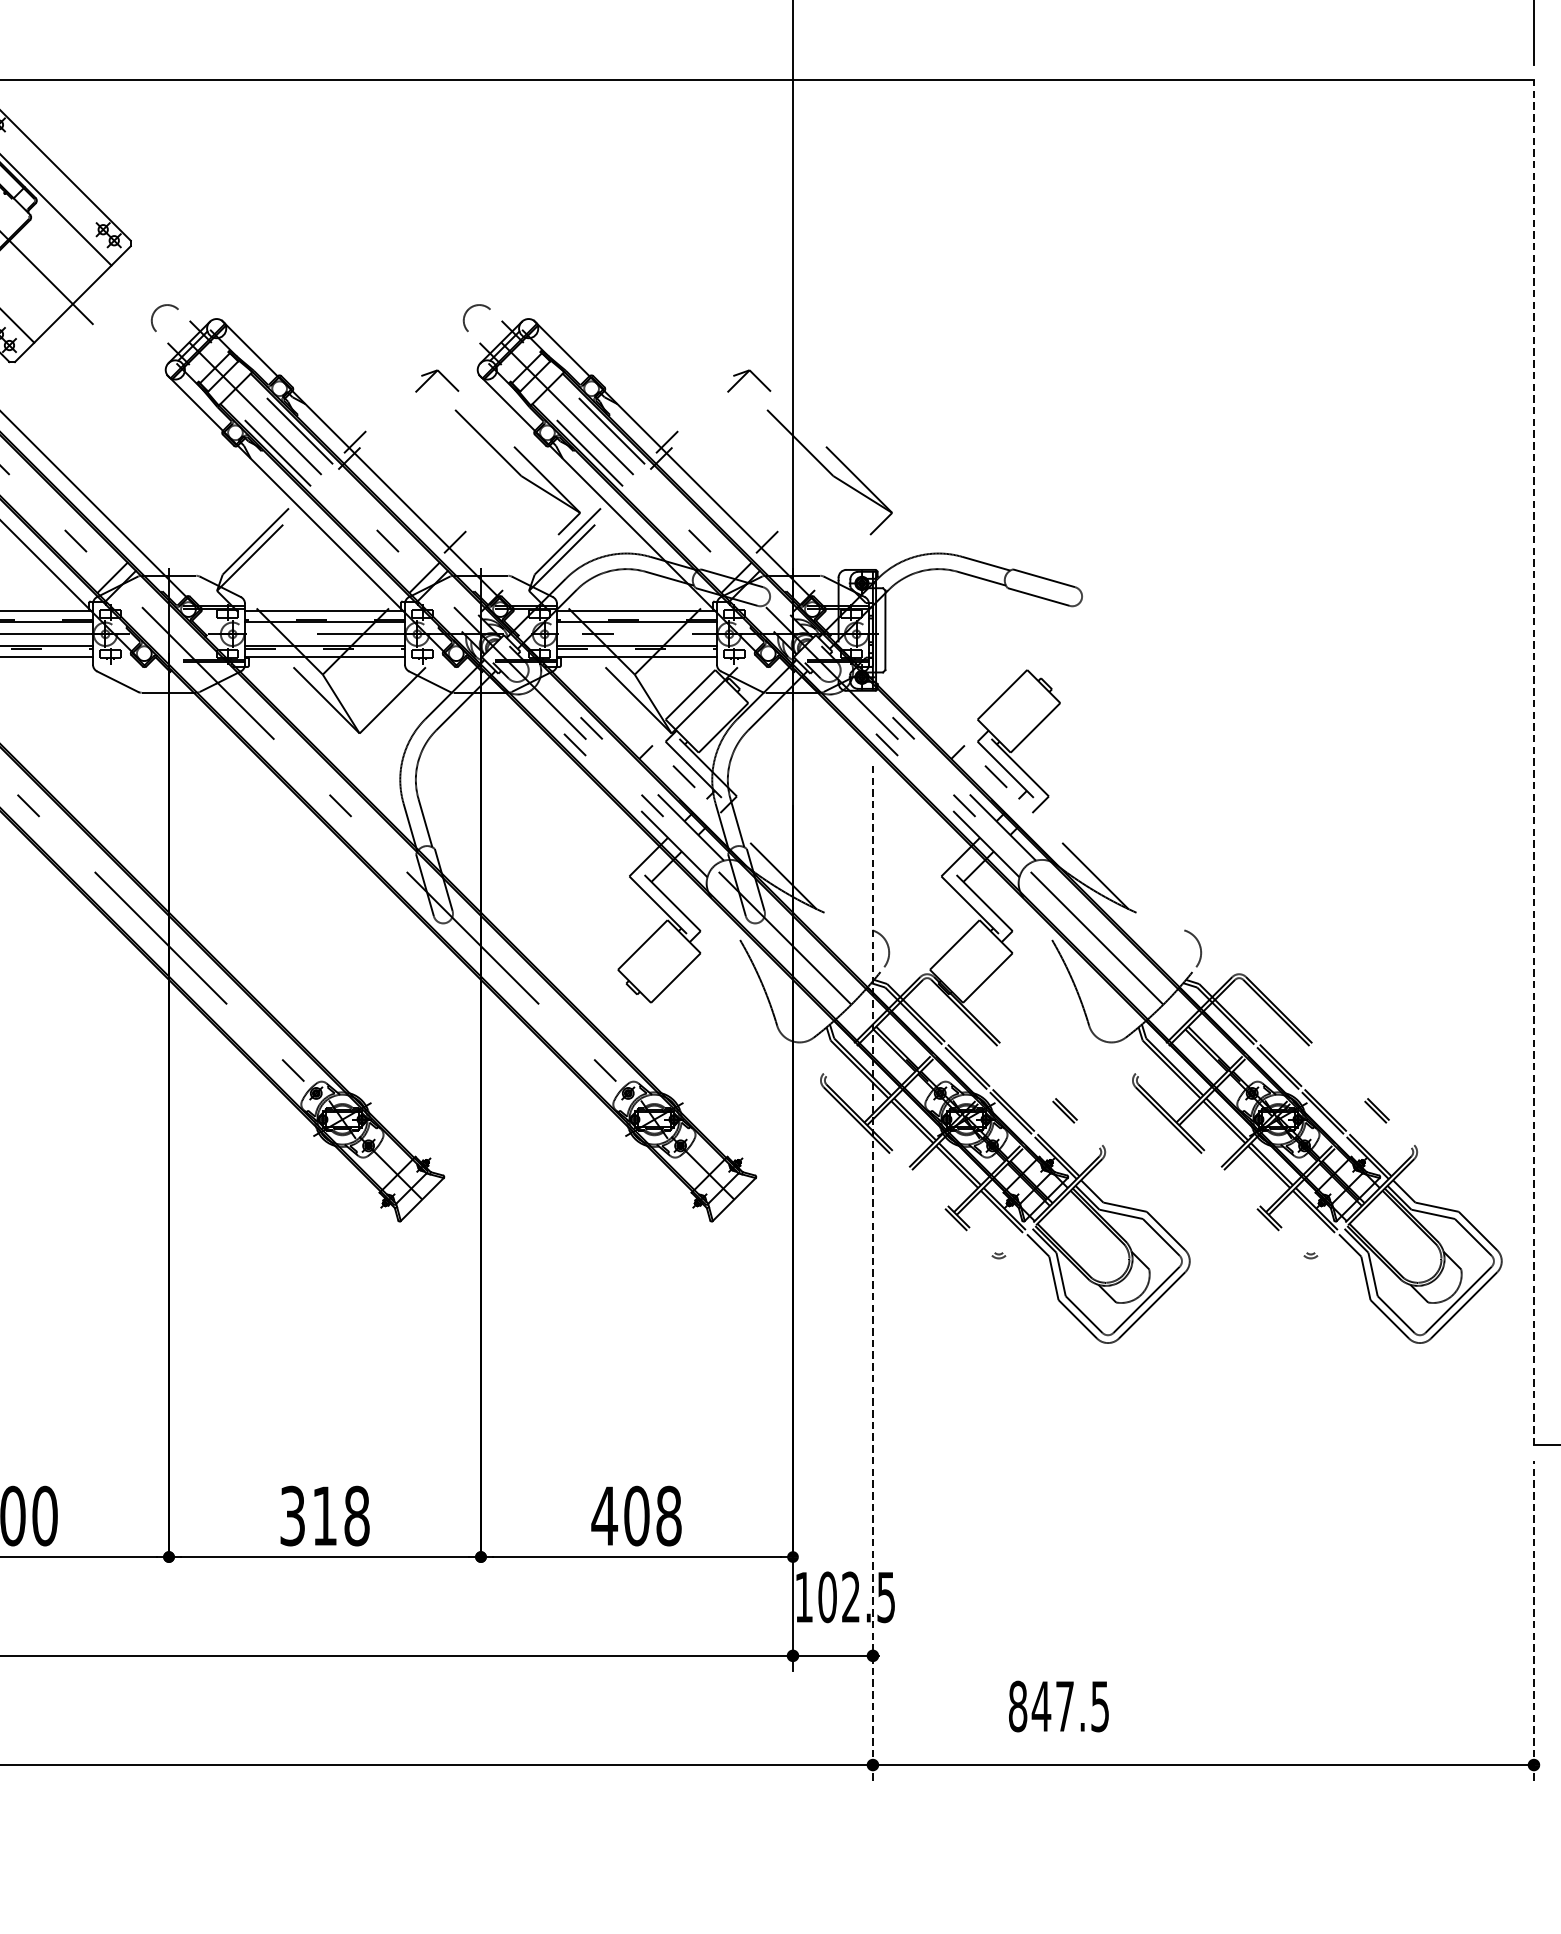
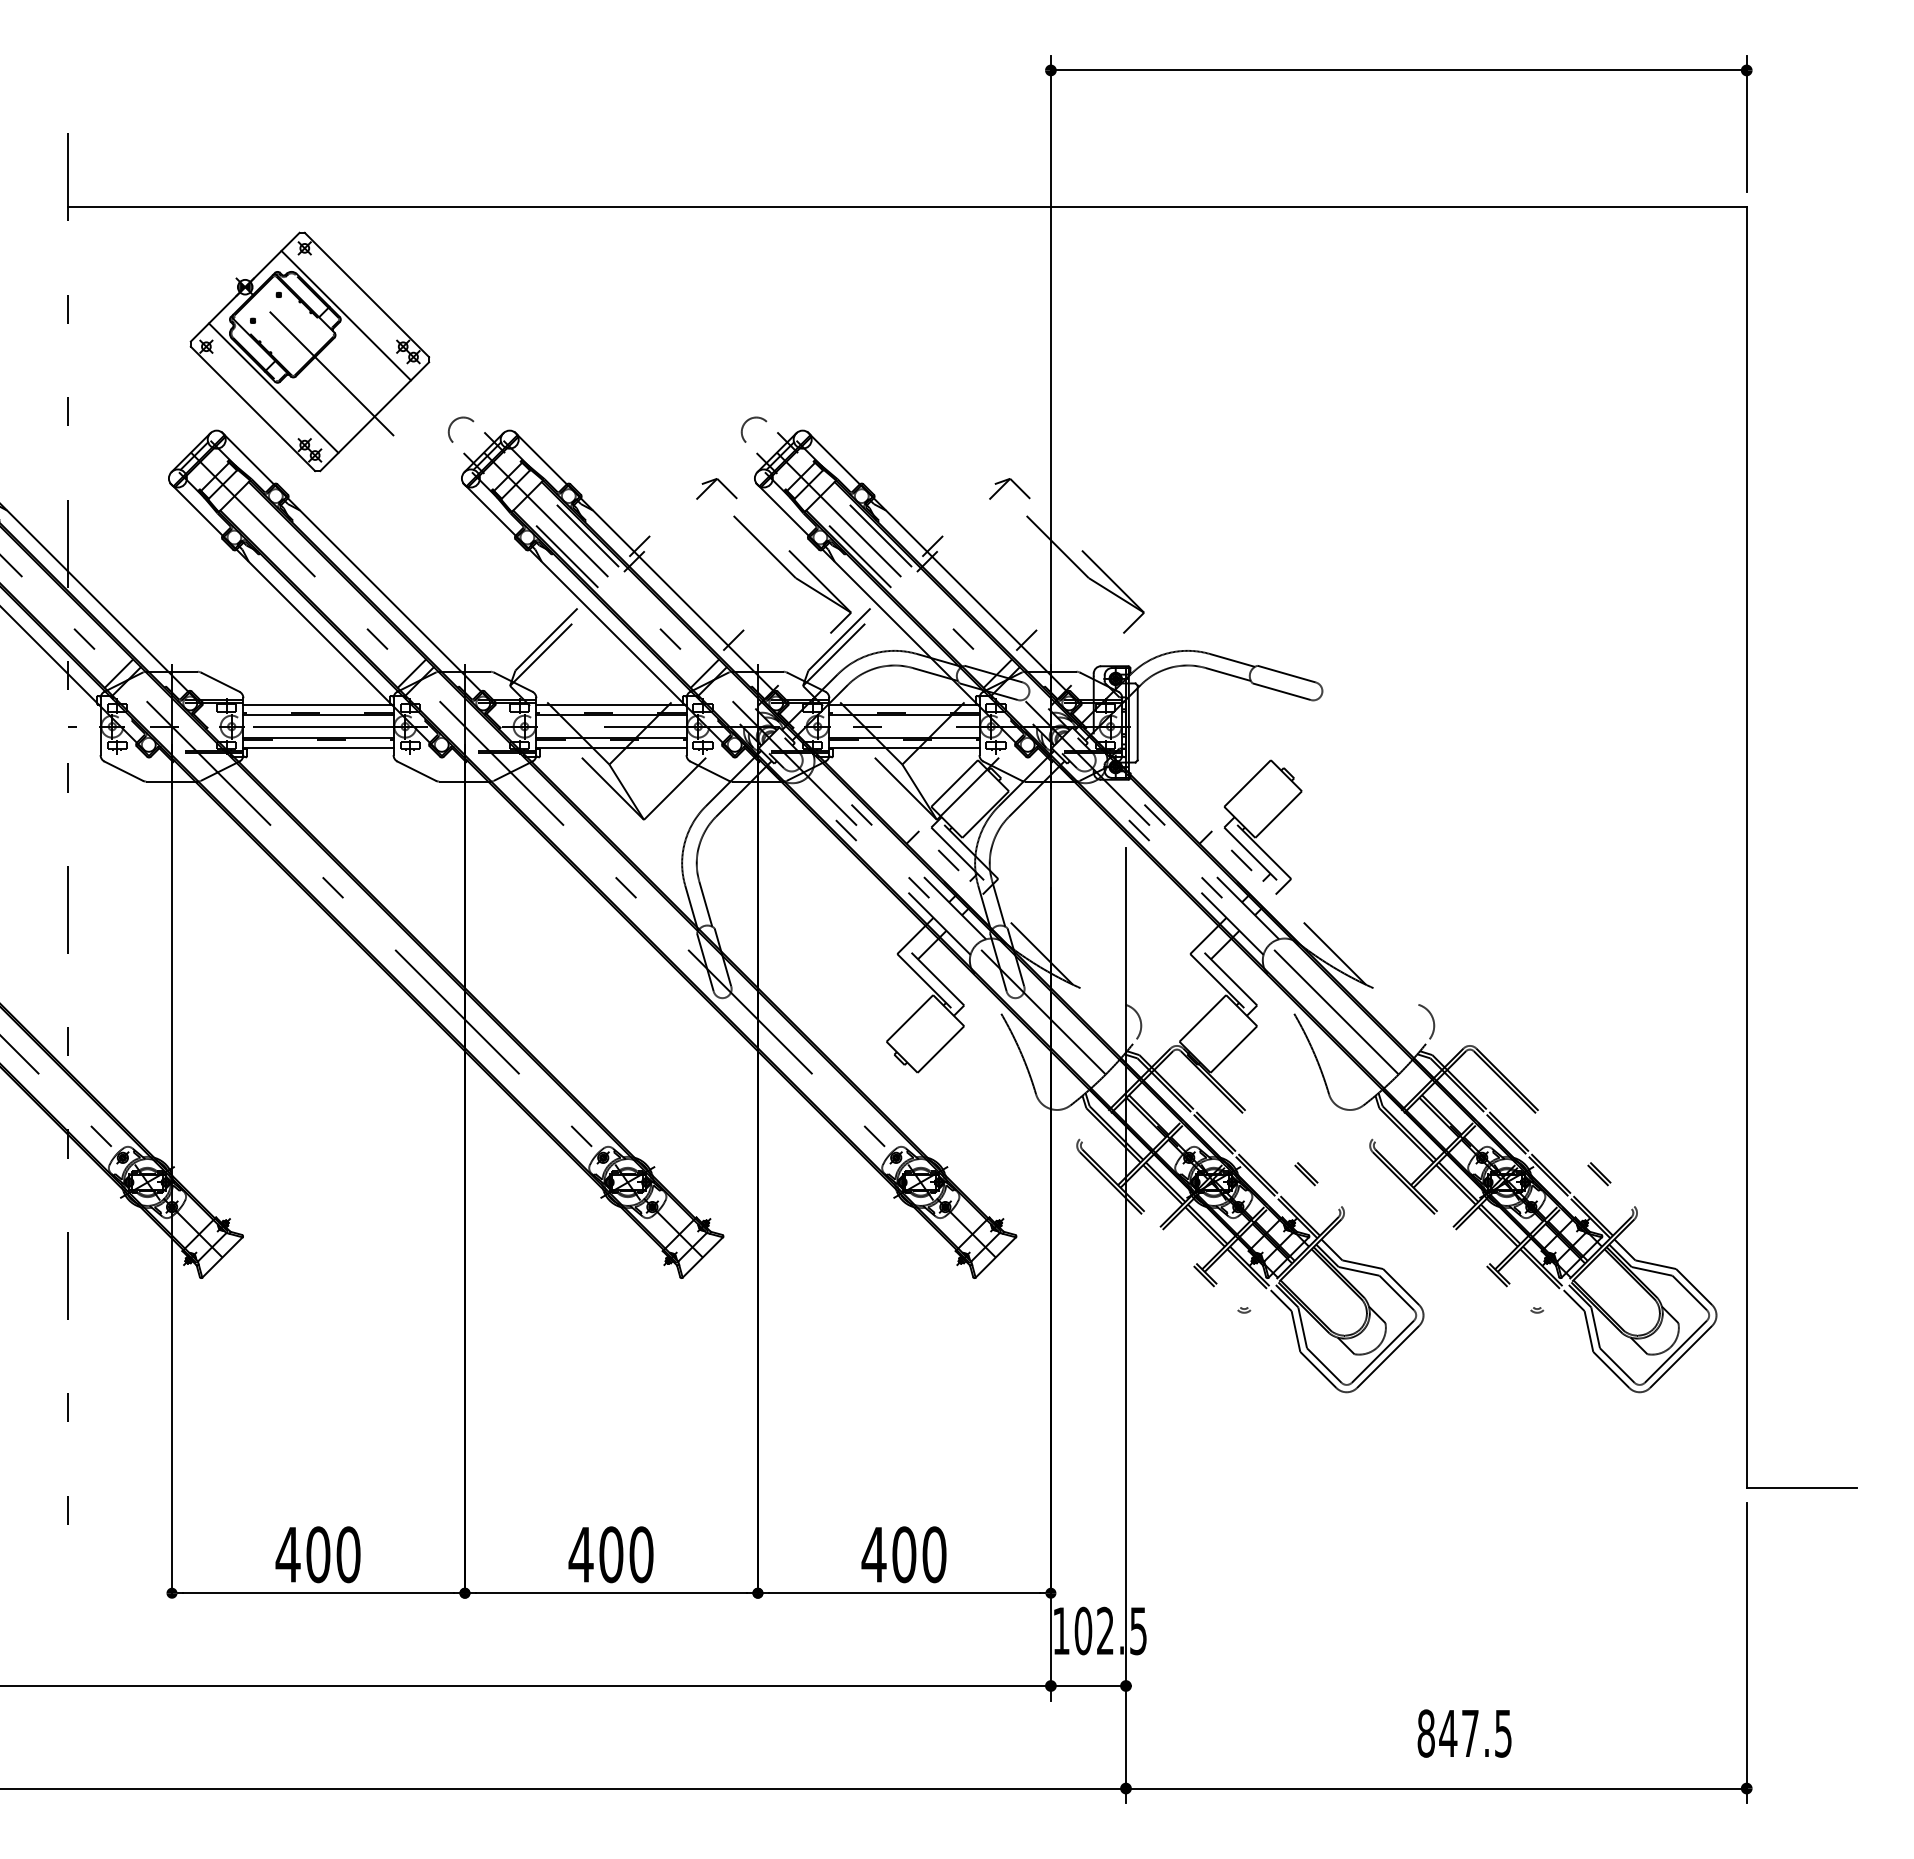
line: (1533, 762) -> (1746, 847), dashed -> solid
line: (872, 1271) -> (1125, 1325), dashed -> solid
text: (323, 1515) -> (610, 1554), 318 -> 400
text: (669, 1515) -> (934, 1554), 408 -> 400
line: (1533, 1620) -> (1746, 1652), dashed -> solid
text: (1058, 1706) -> (1464, 1733), moved

